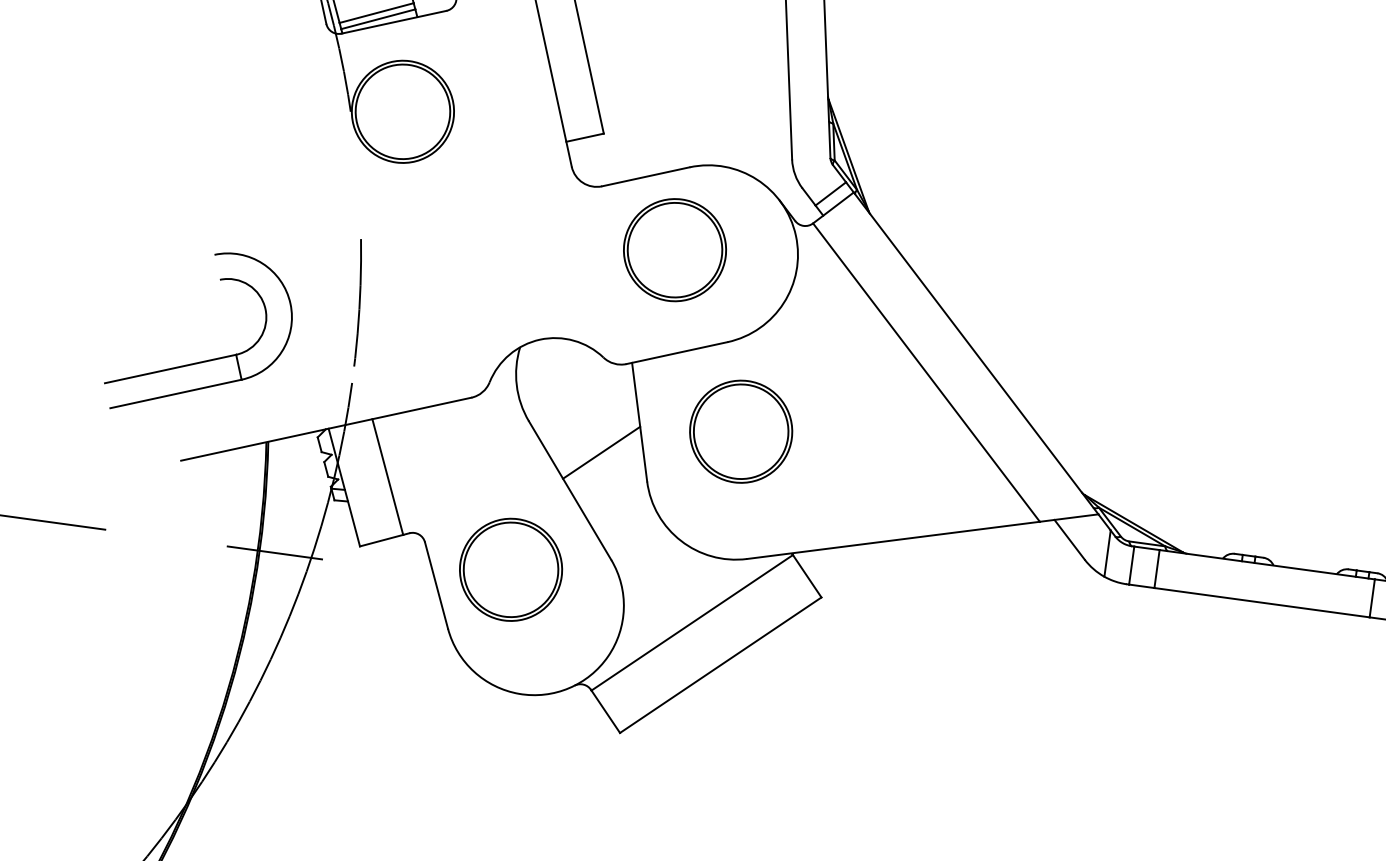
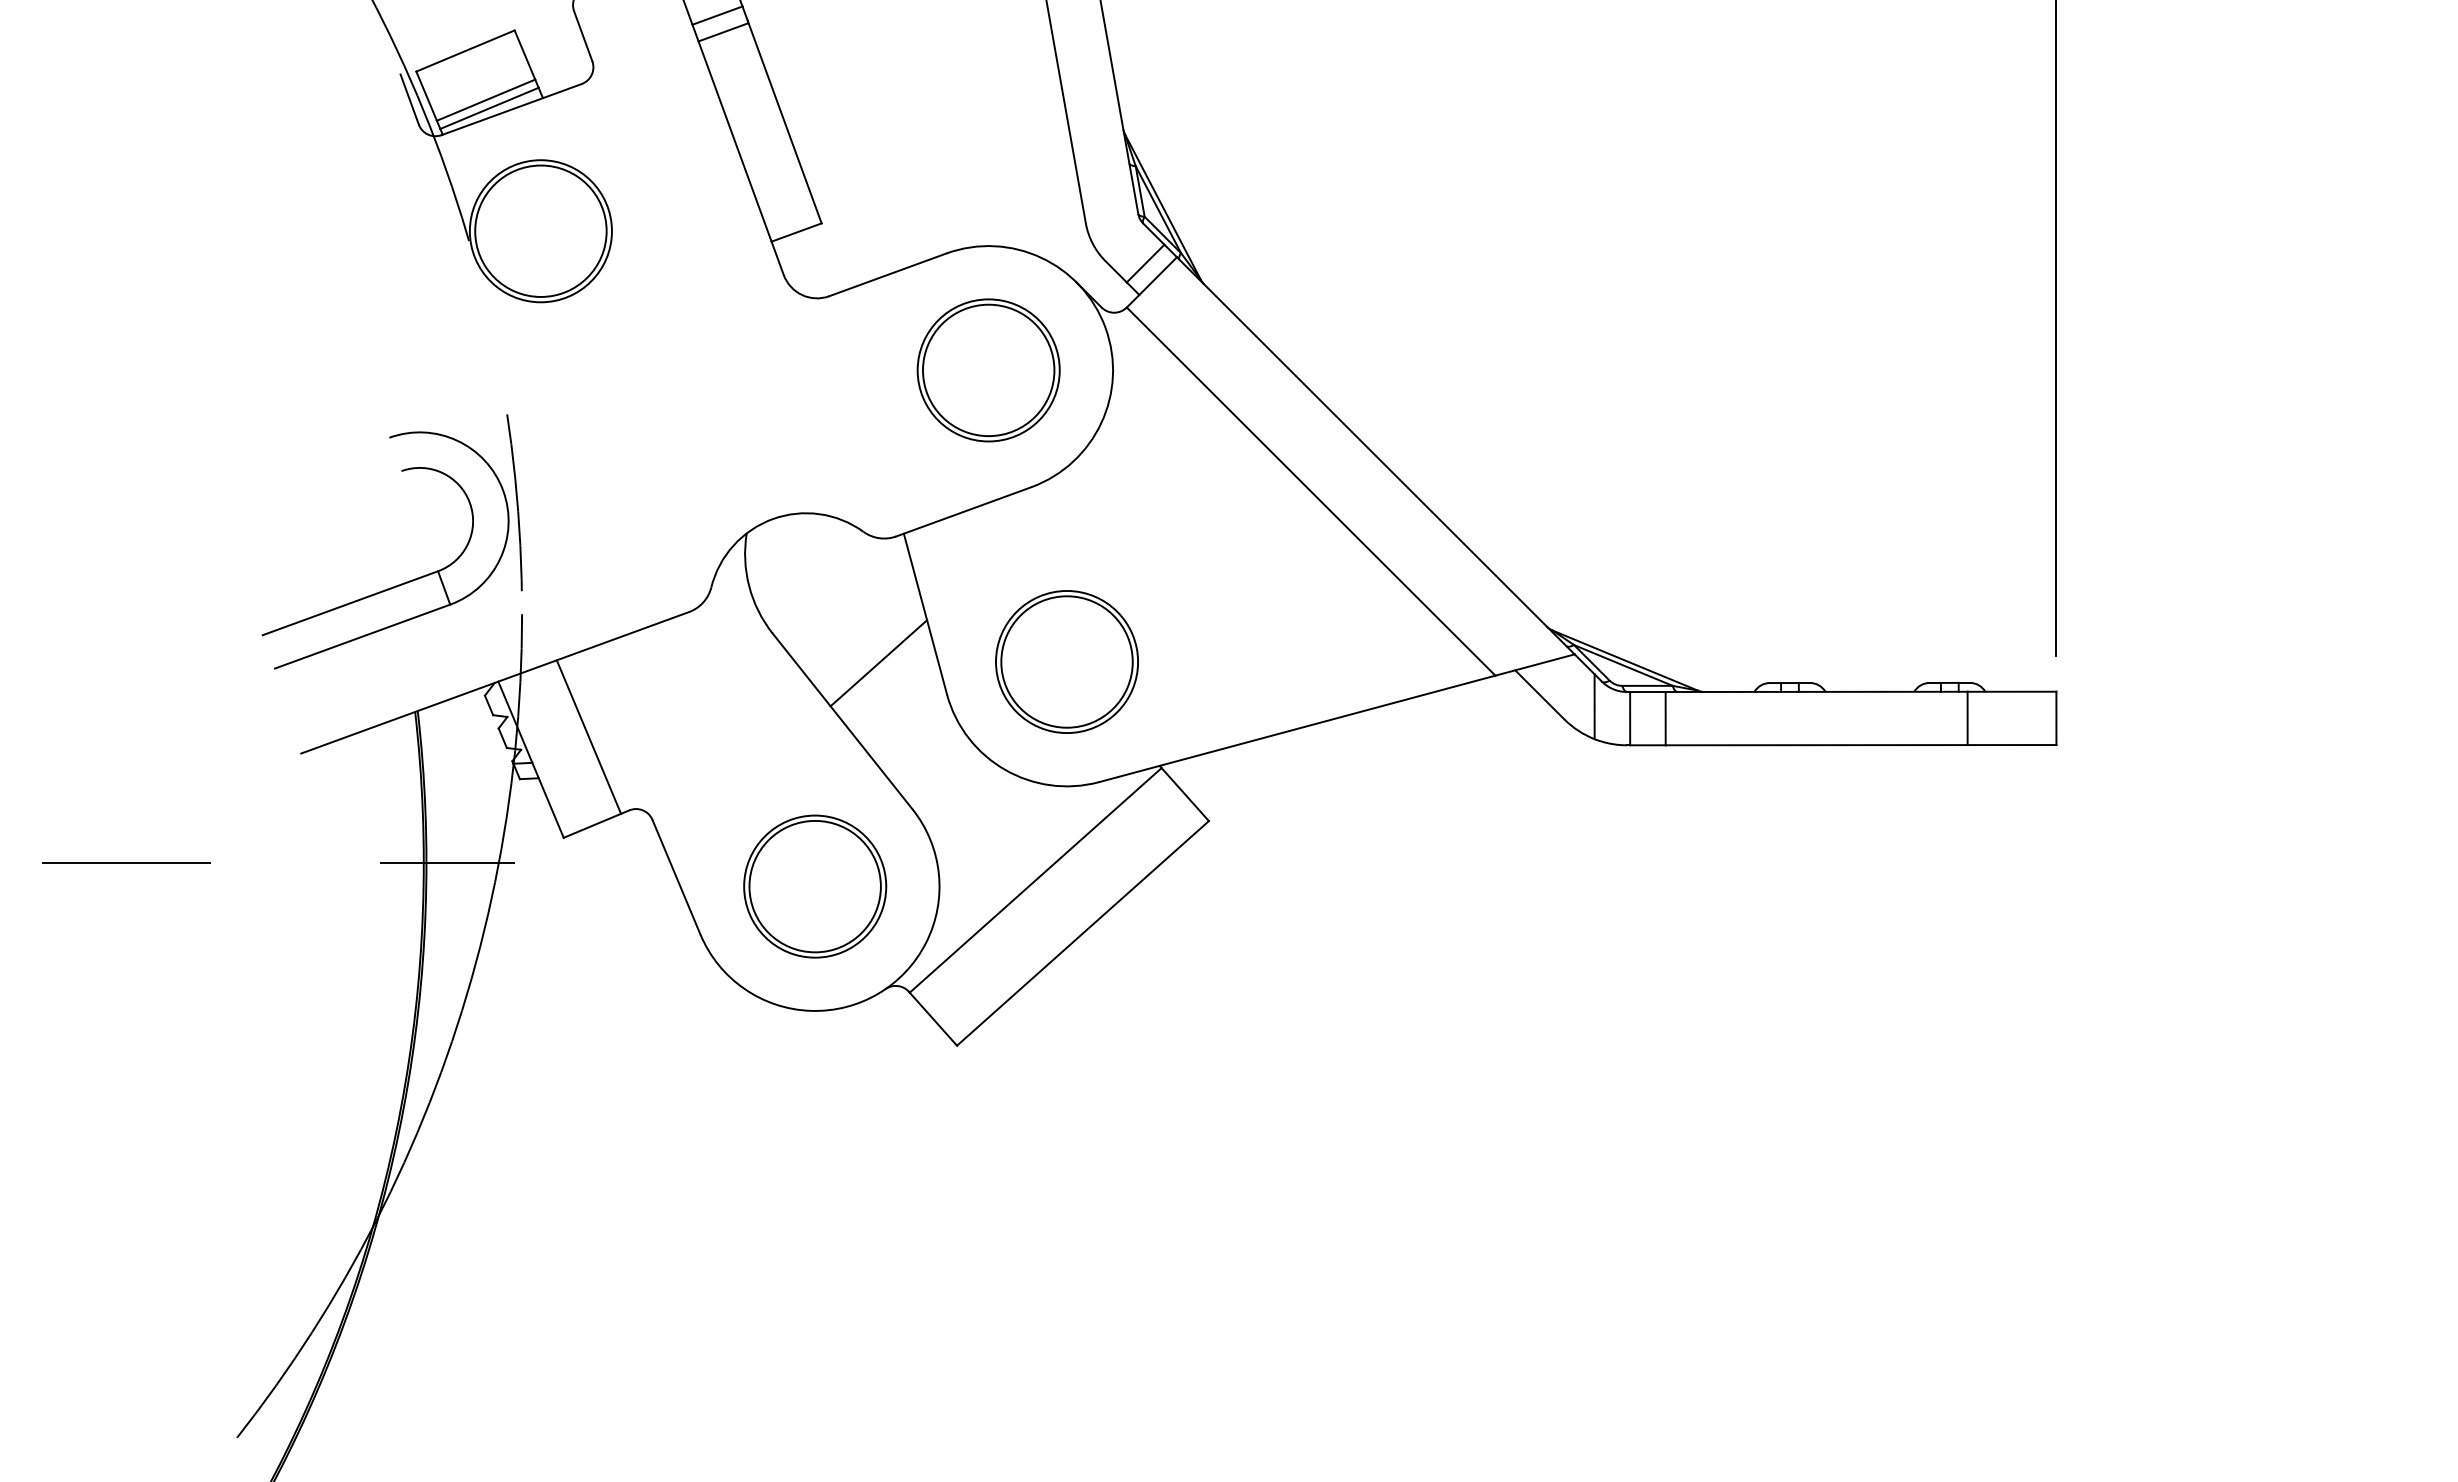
part: (674, 250) -> (988, 370), moved
part: (206, 360) -> (398, 584), moved
part: (740, 431) -> (1066, 661), moved
part: (511, 569) -> (815, 886), moved

